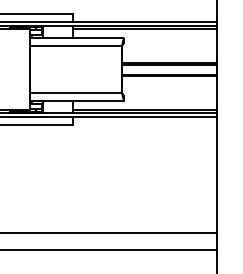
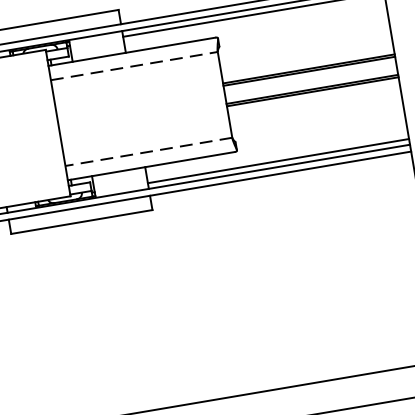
line: (76, 45) -> (134, 65), solid -> dashed
line: (75, 93) -> (147, 152), solid -> dashed

